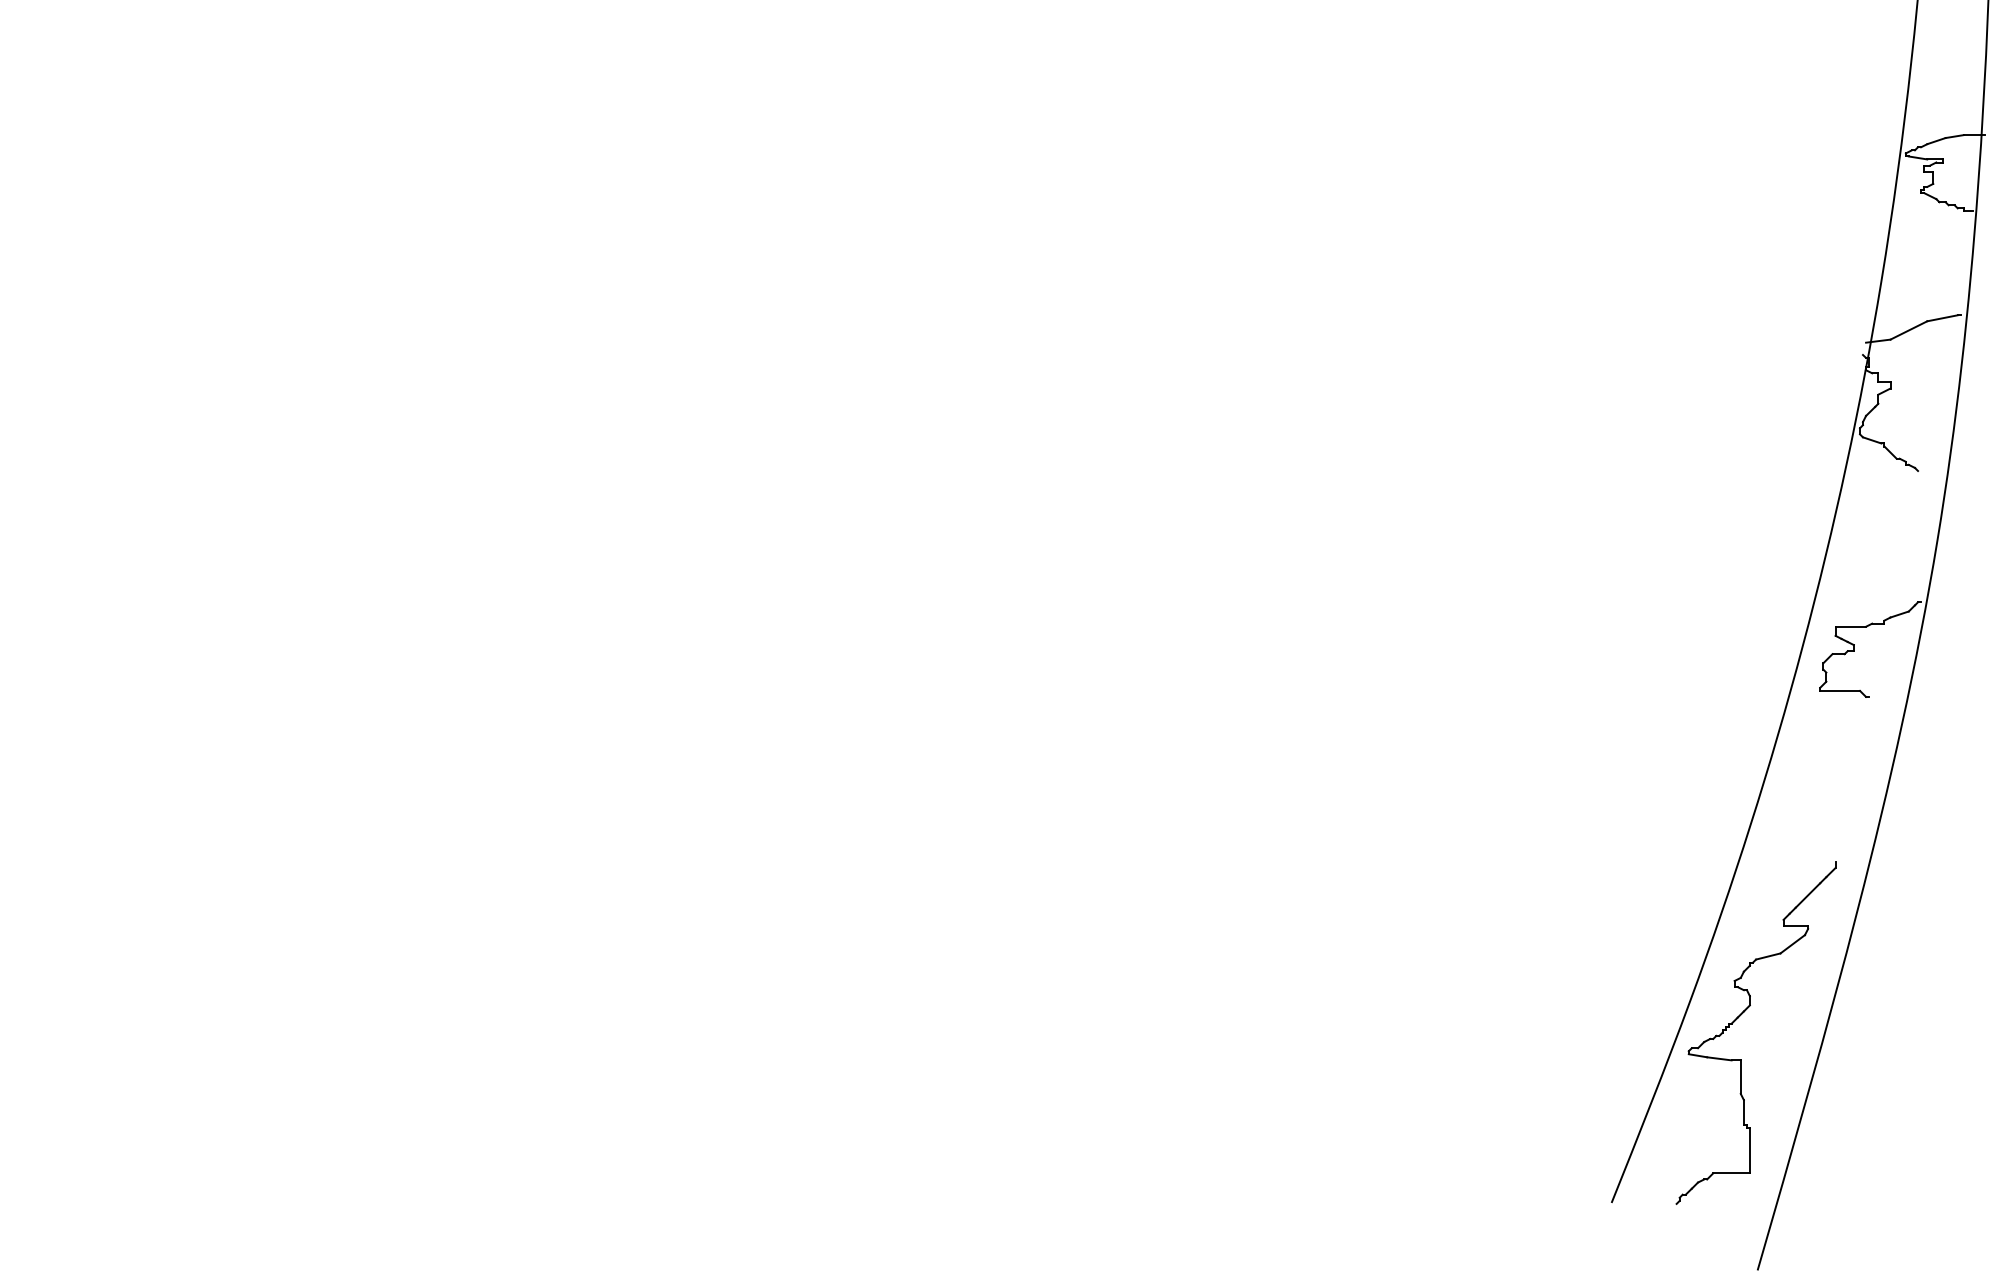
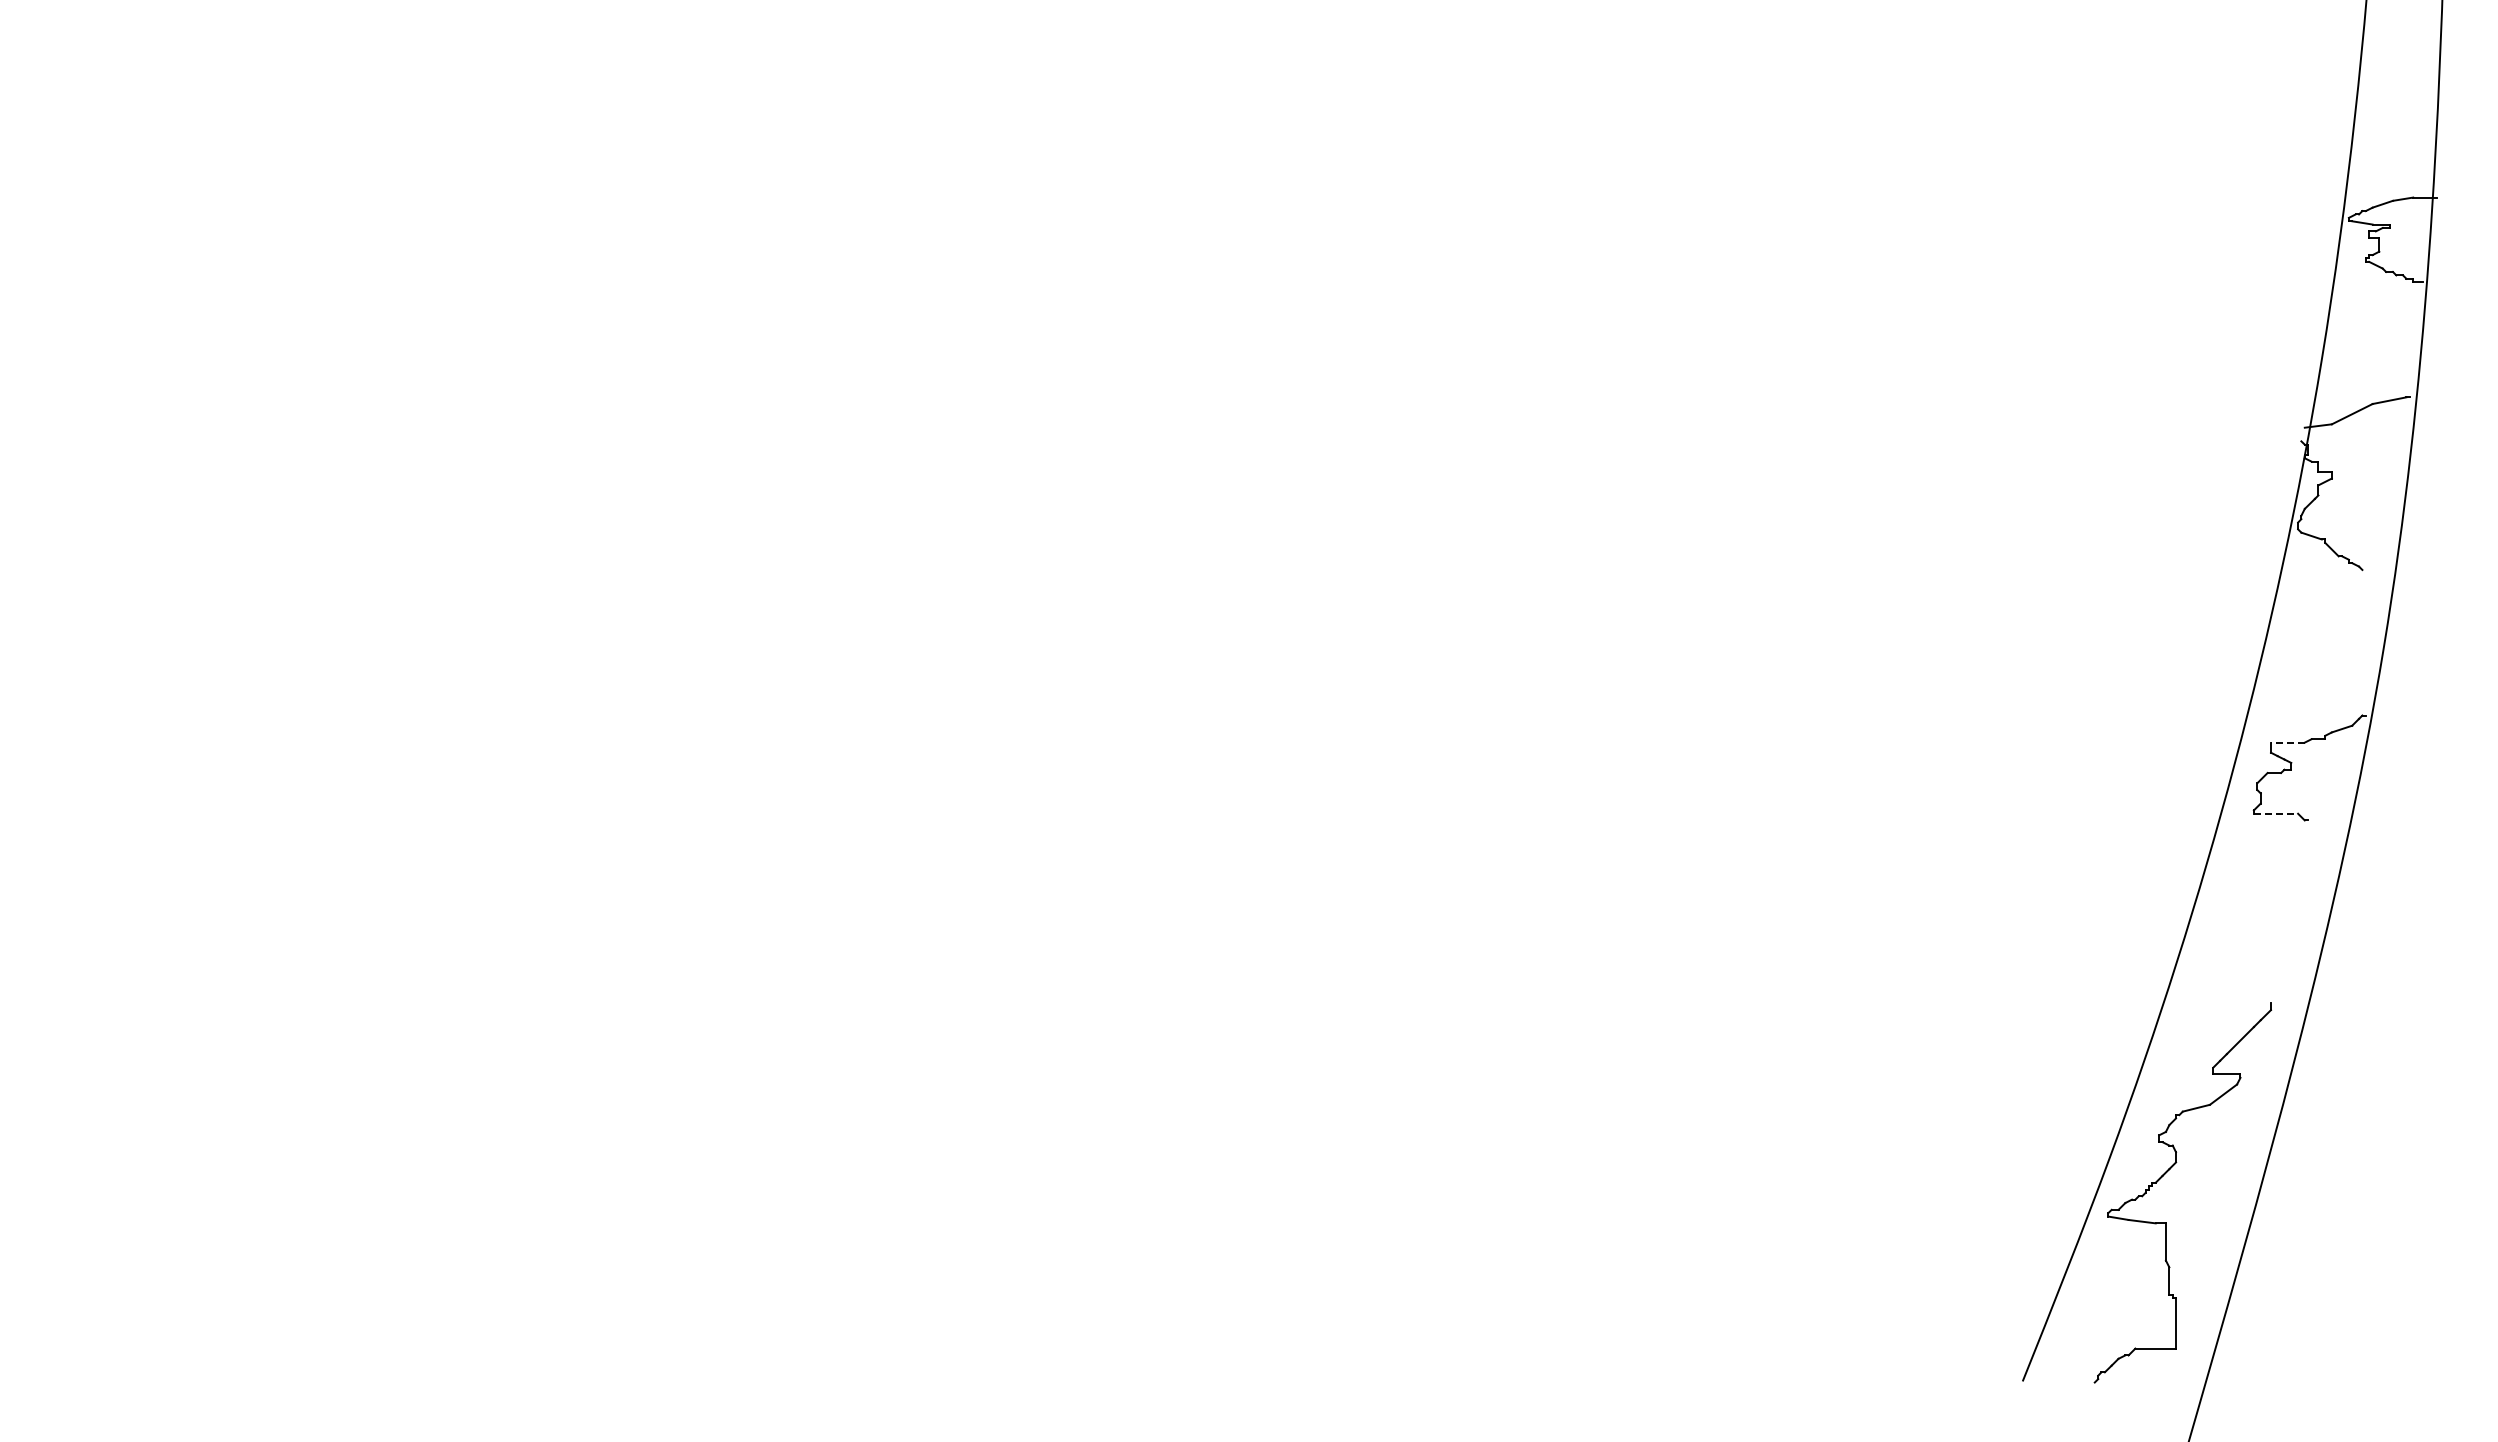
line: (1850, 626) -> (2287, 742), solid -> dashed
line: (1840, 690) -> (2276, 813), solid -> dashed

